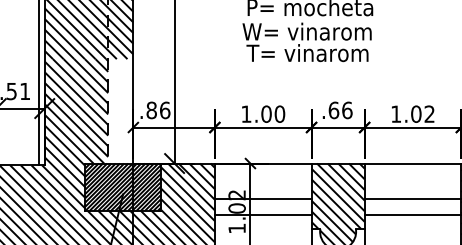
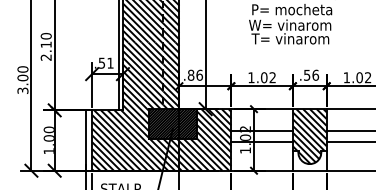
text: (332, 109) -> (306, 74), .66 -> .56
hatch: (120, 110) -> (171, 75), added
text: (279, 113) -> (272, 77), 1.00 -> 1.02

